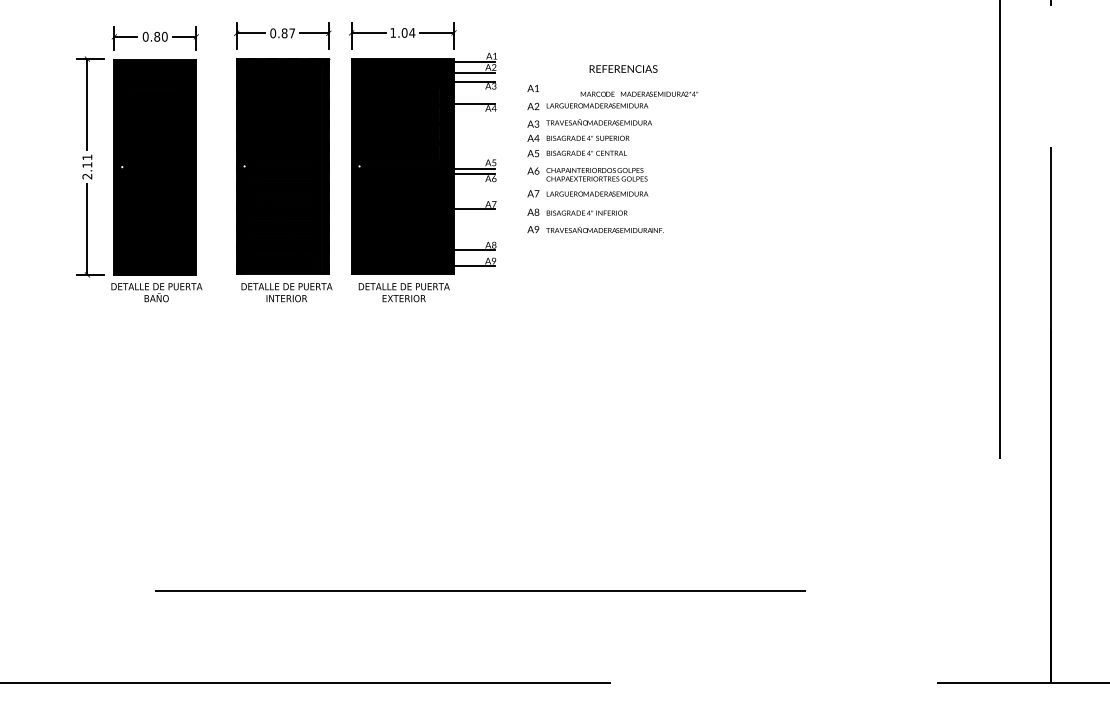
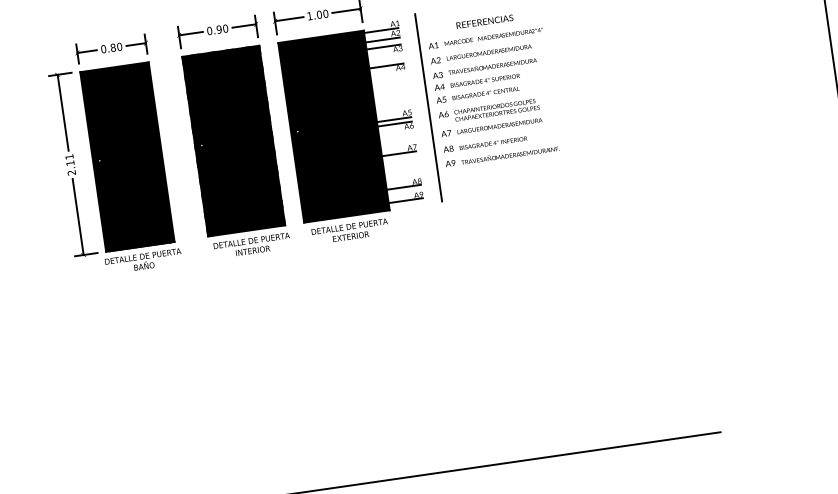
text: (412, 32) -> (325, 13), 1.04 -> 1.00
text: (288, 33) -> (222, 29), 0.87 -> 0.90
text: (623, 68) -> (484, 21), moved
text: (638, 93) -> (492, 36), moved
line: (517, 160) -> (429, 107), added

